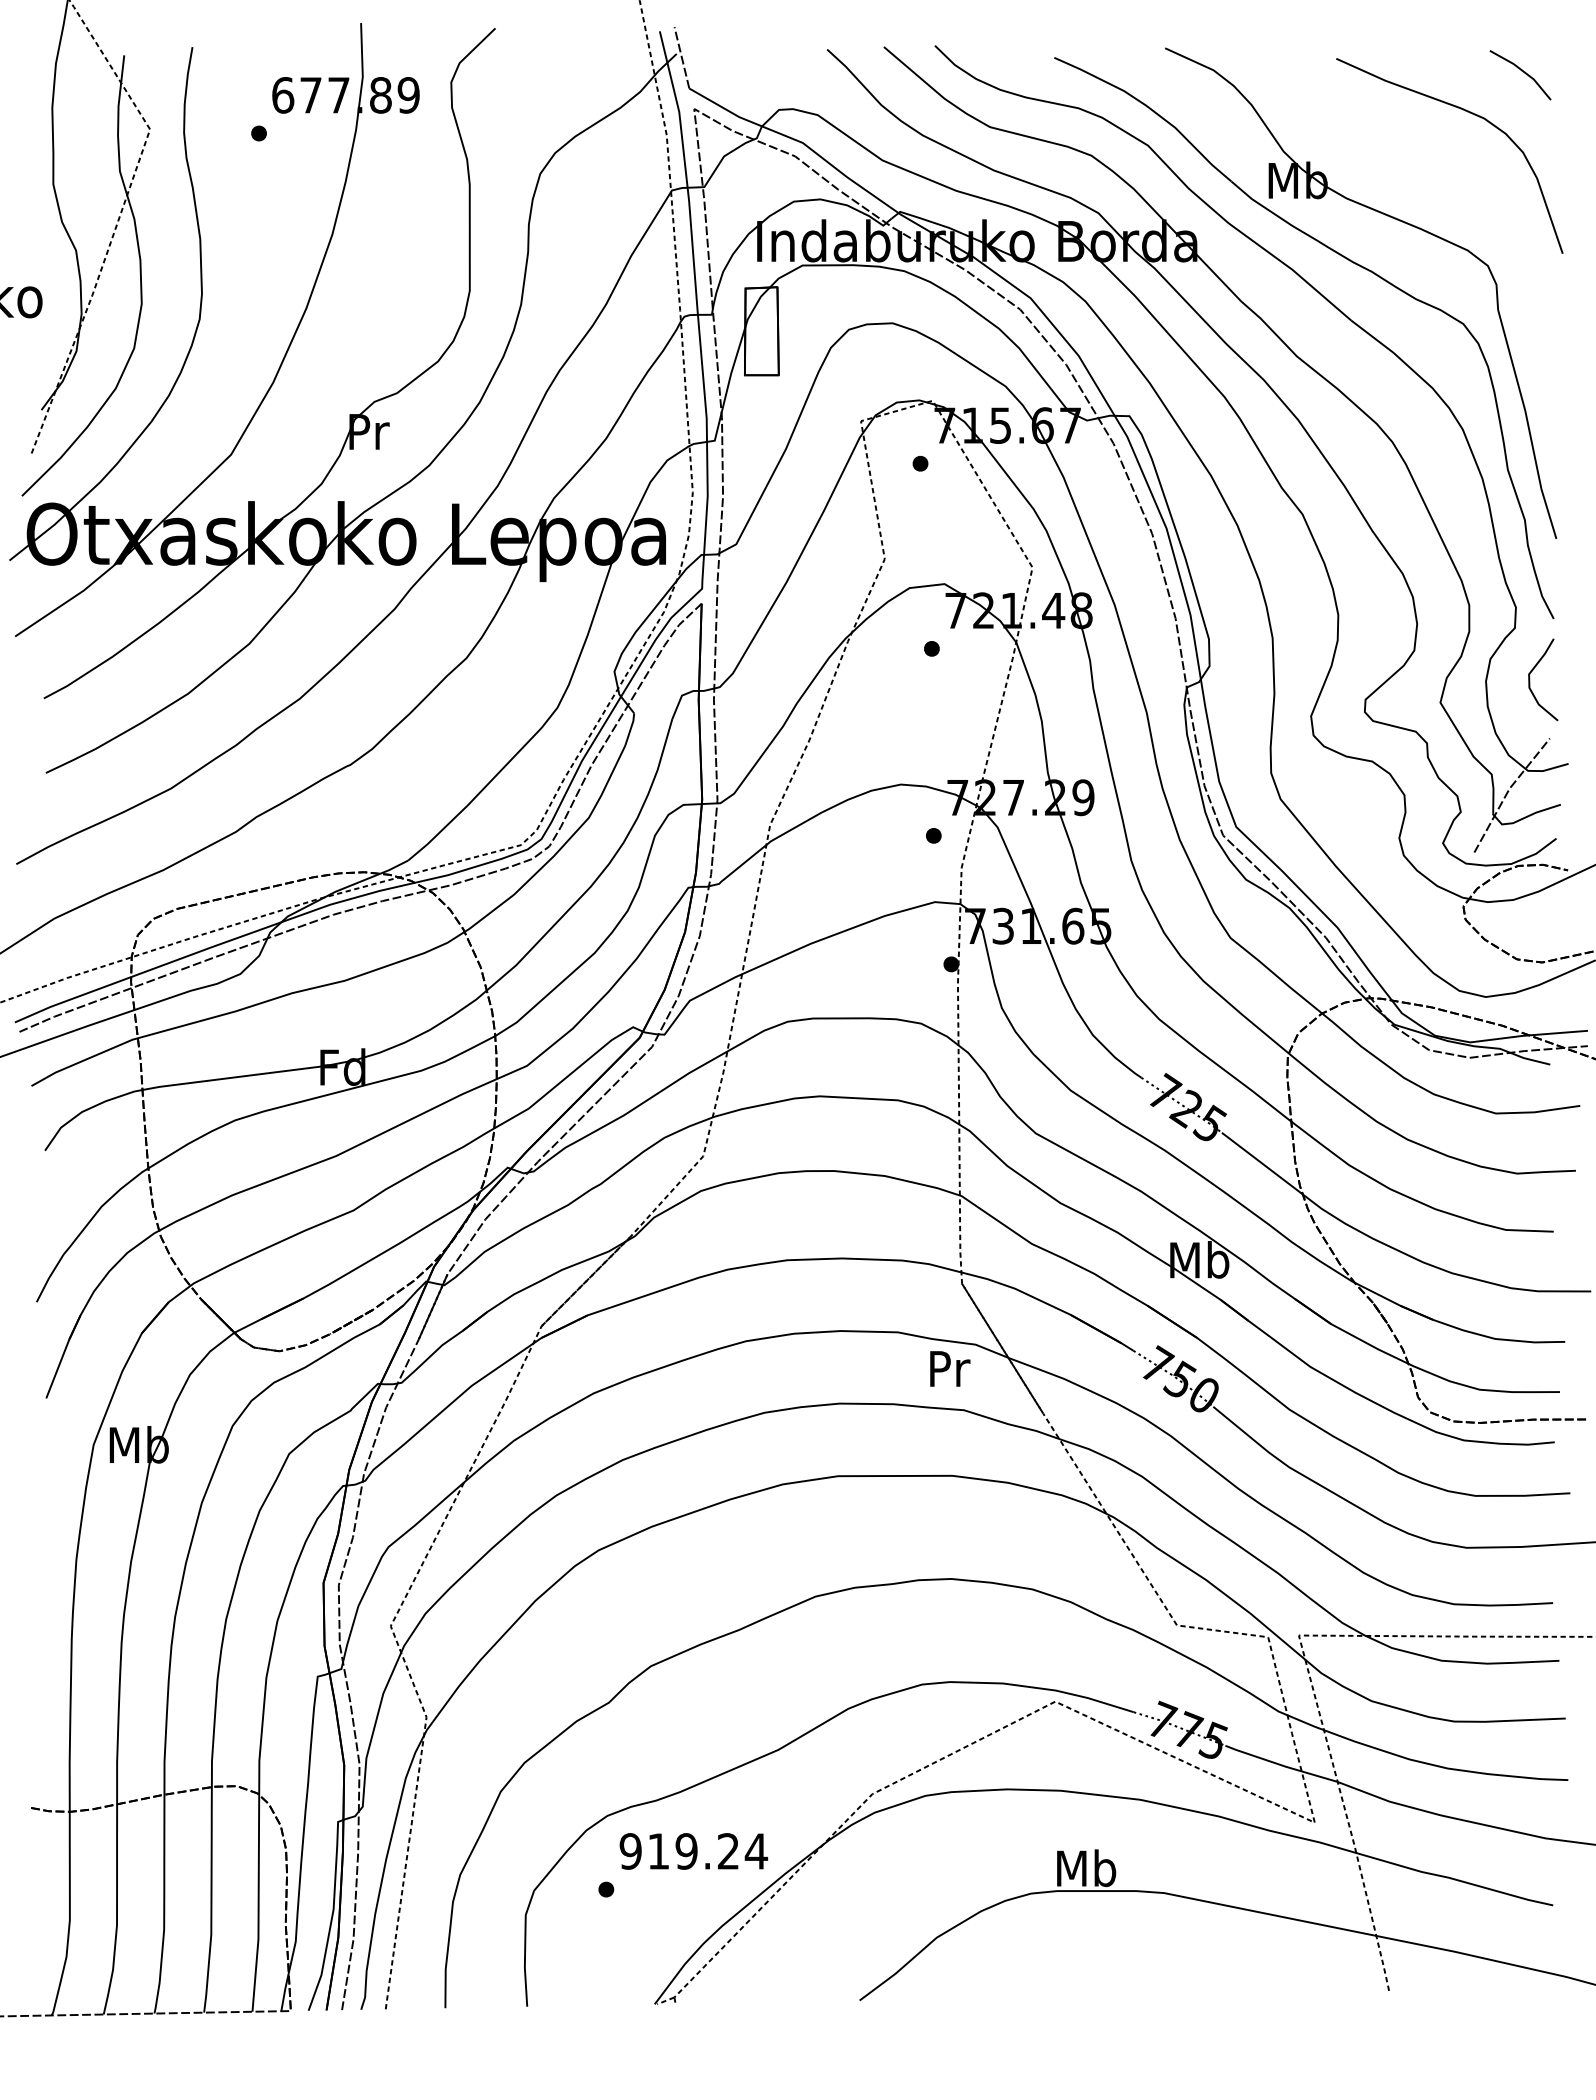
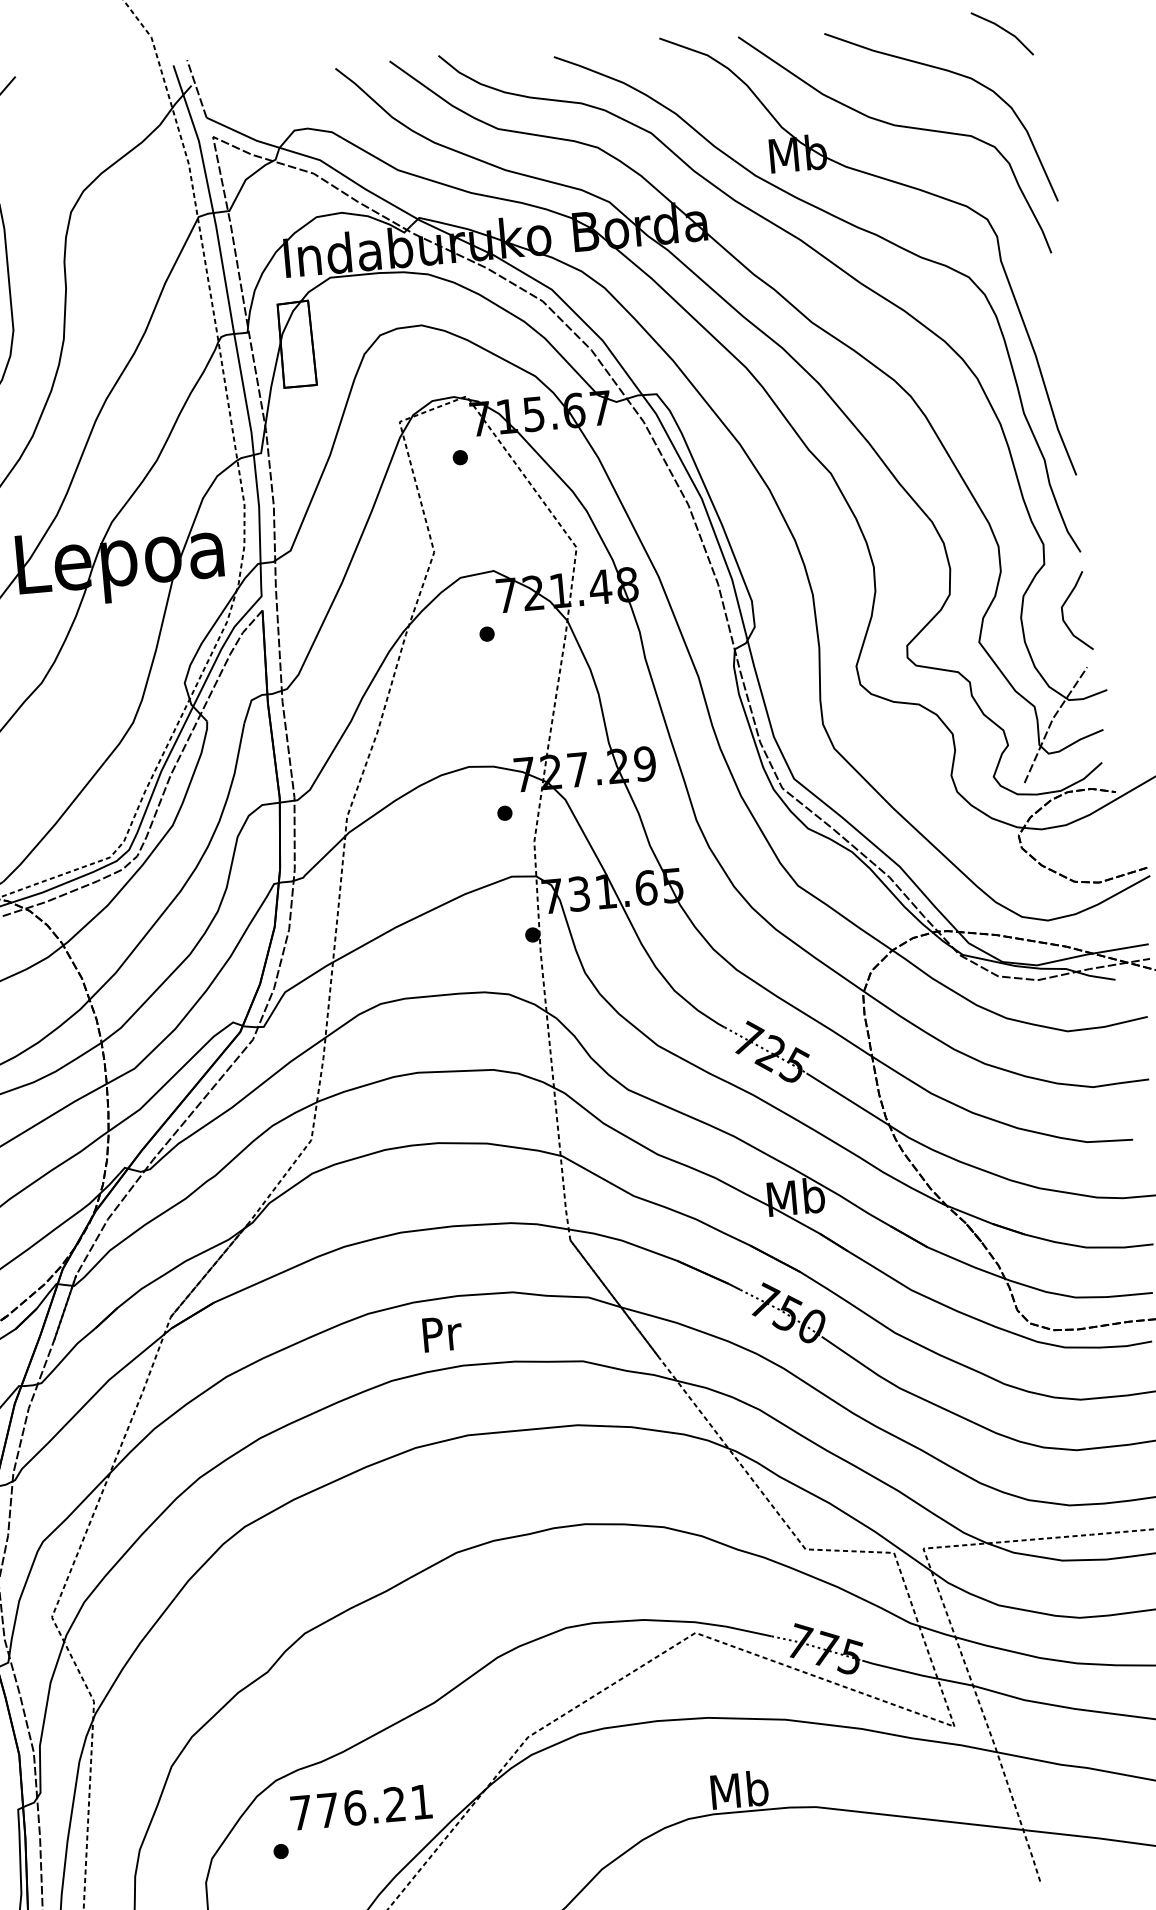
curve: (1401, 161) -> (895, 126), added
text: (950, 1368) -> (442, 1333), moved
text: (693, 1851) -> (361, 1807), 919.24 -> 776.21

